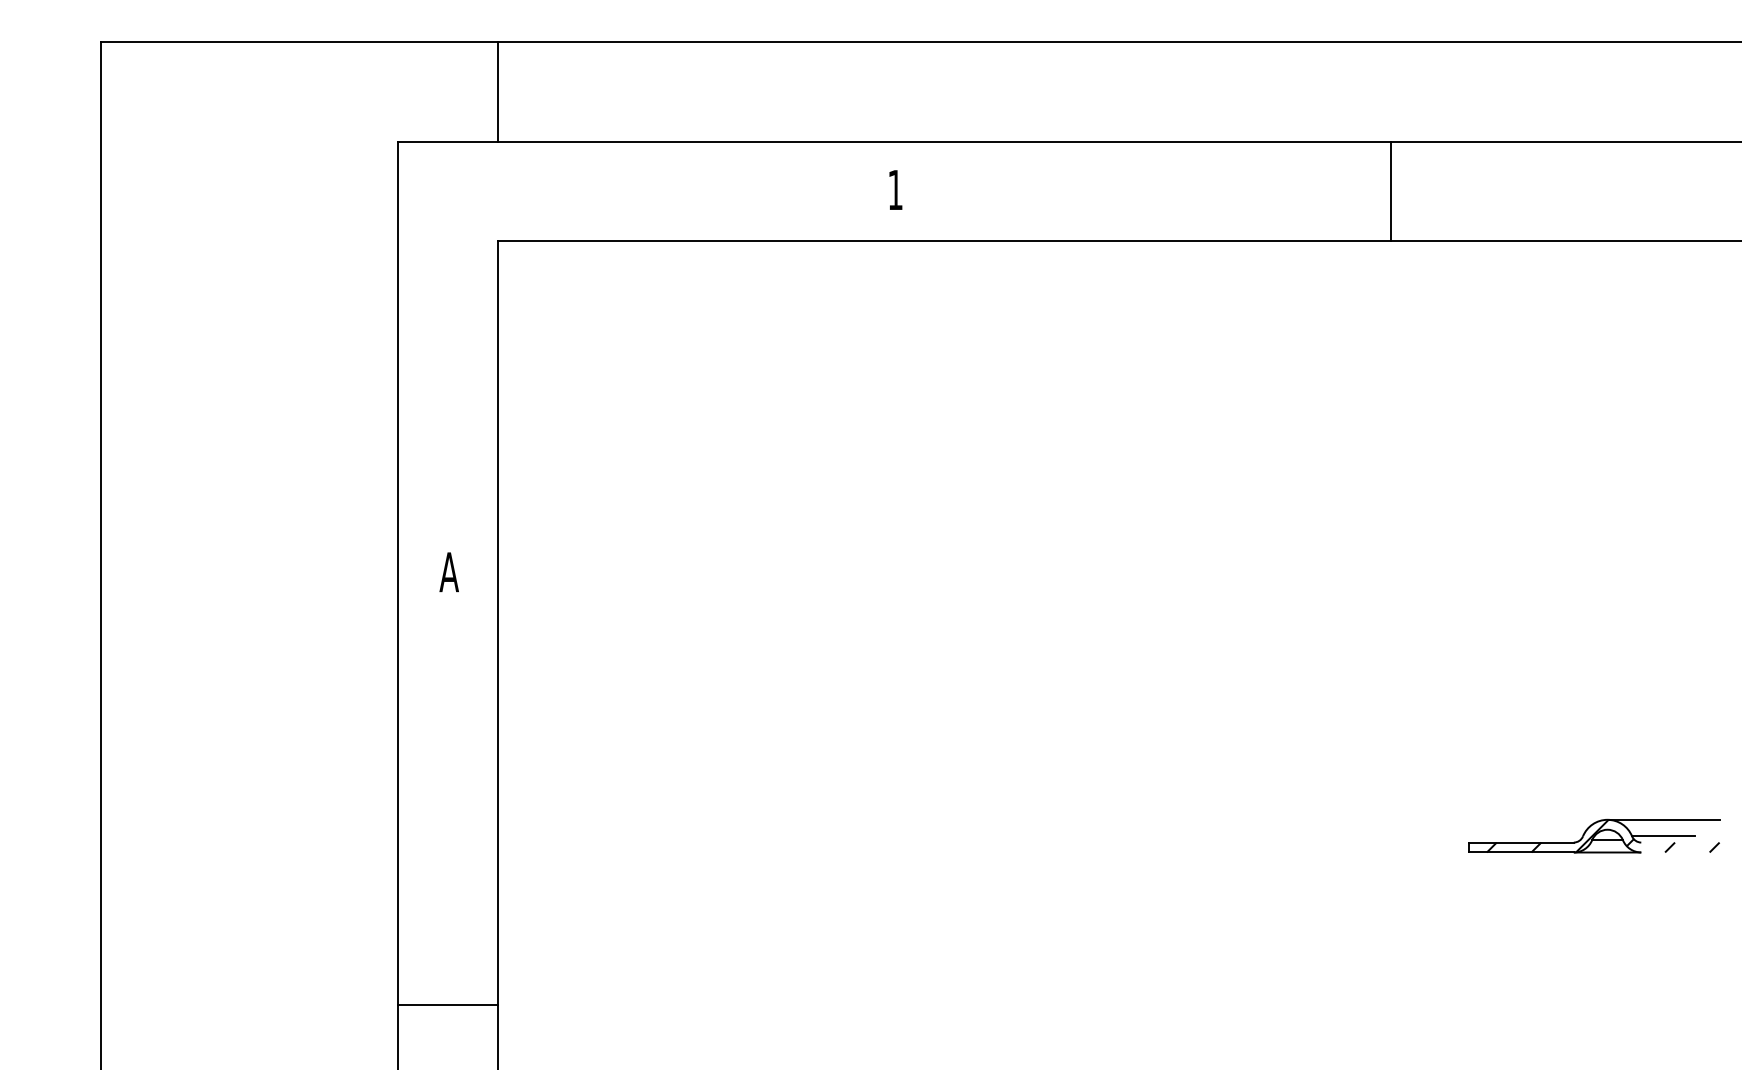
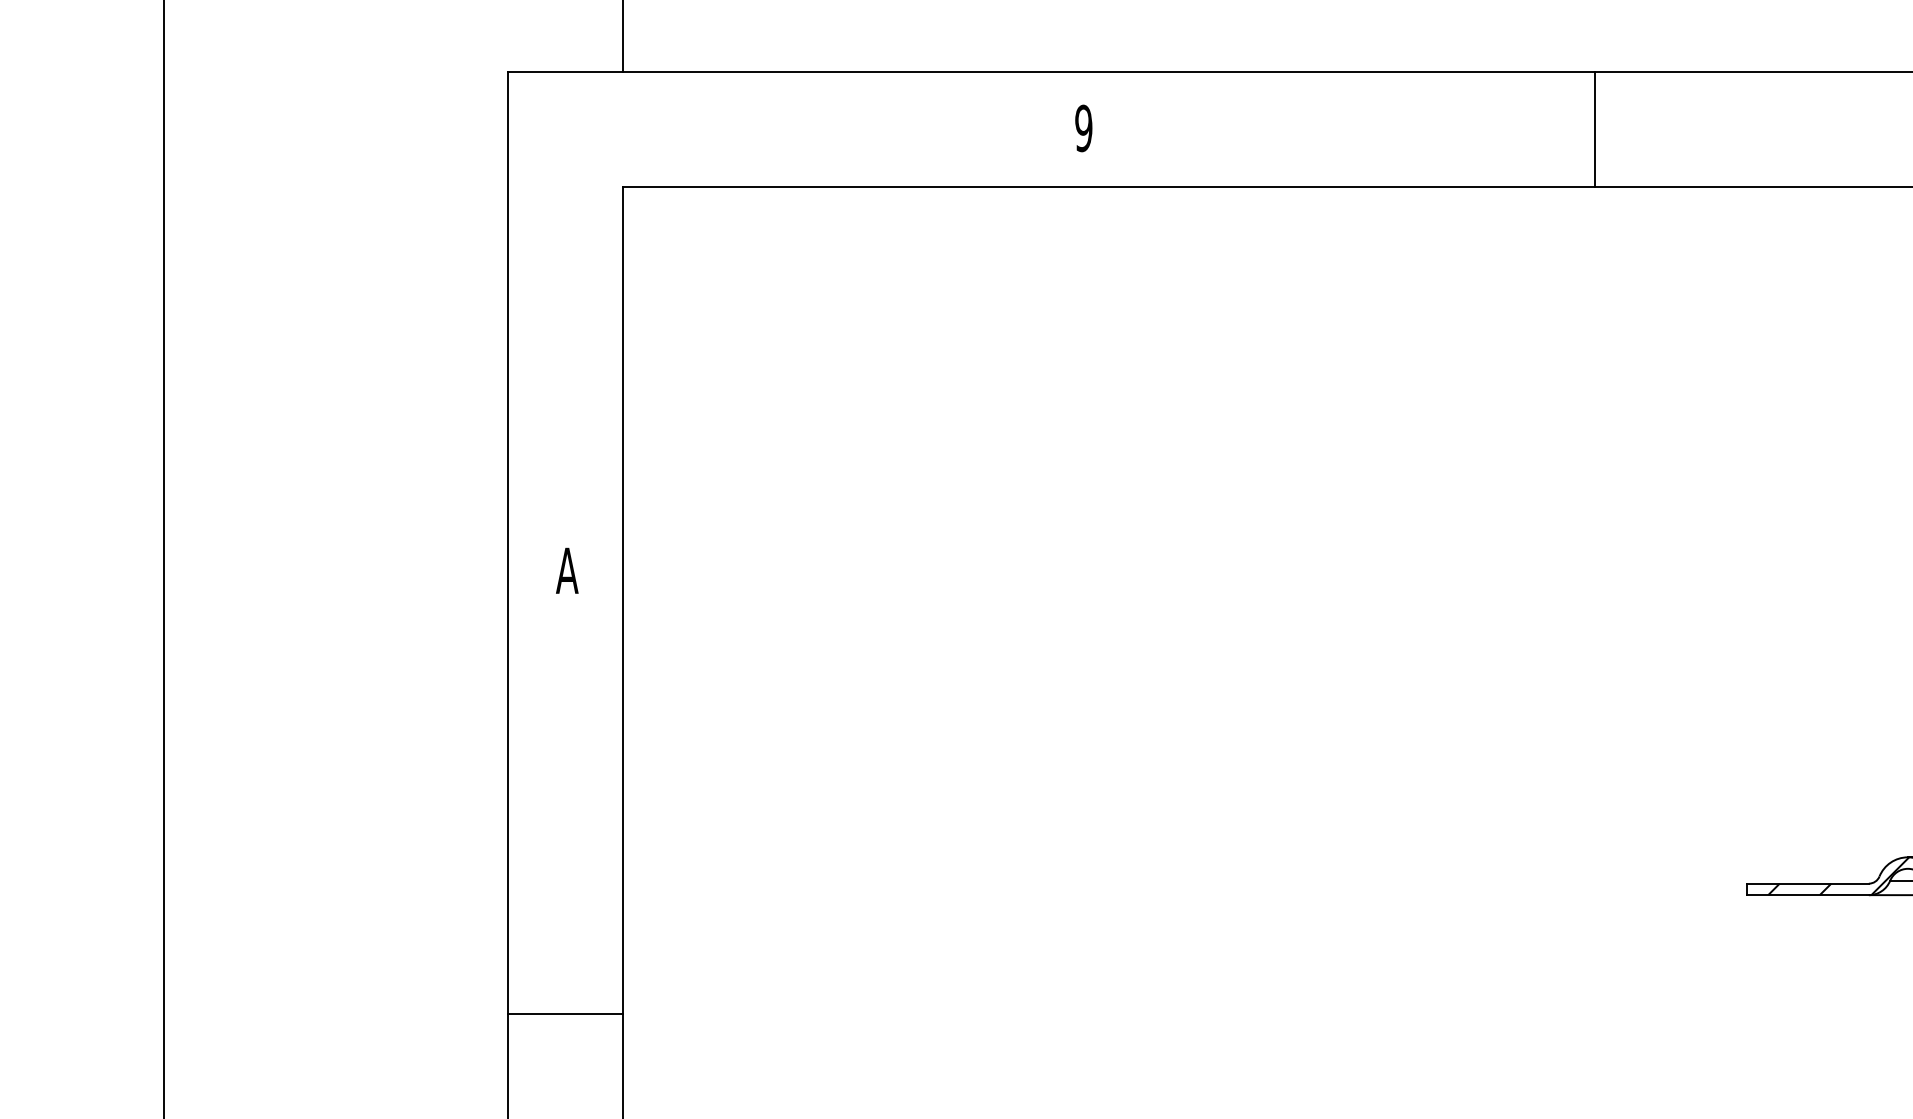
text: (895, 189) -> (1083, 127), 1 -> 9
line: (1390, 190) -> (1594, 128), moved
line: (447, 1004) -> (565, 1013), moved

